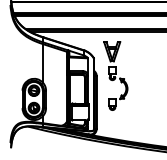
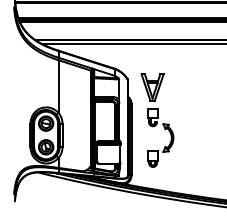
part: (115, 75) -> (157, 120), moved

